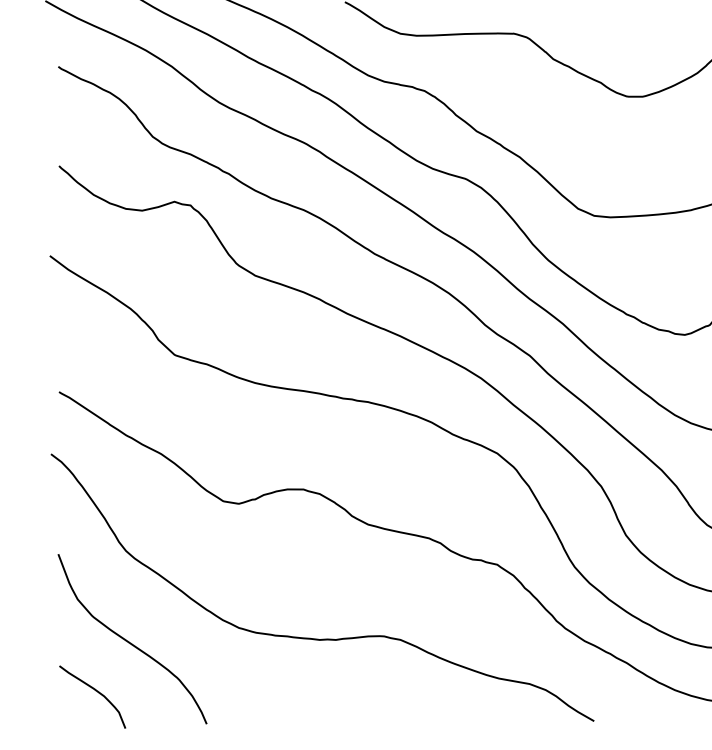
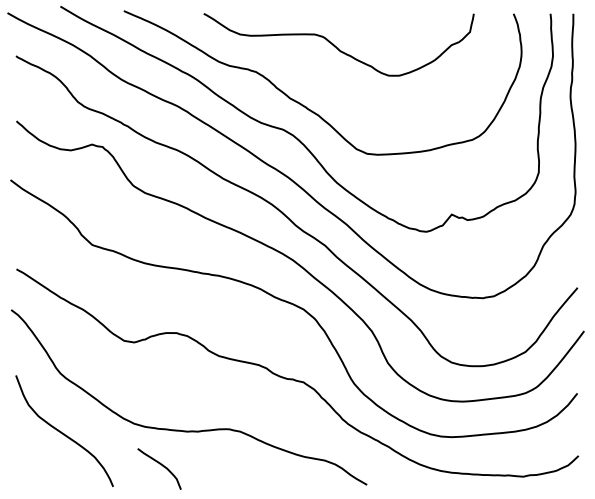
curve: (95, 691) -> (161, 465), moved

